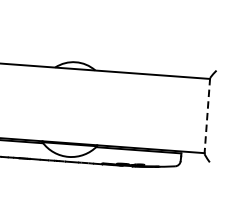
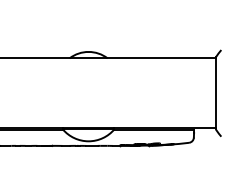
line: (206, 116) -> (215, 93), dashed -> solid

